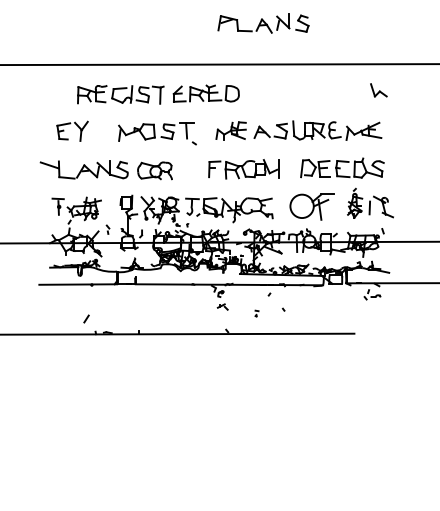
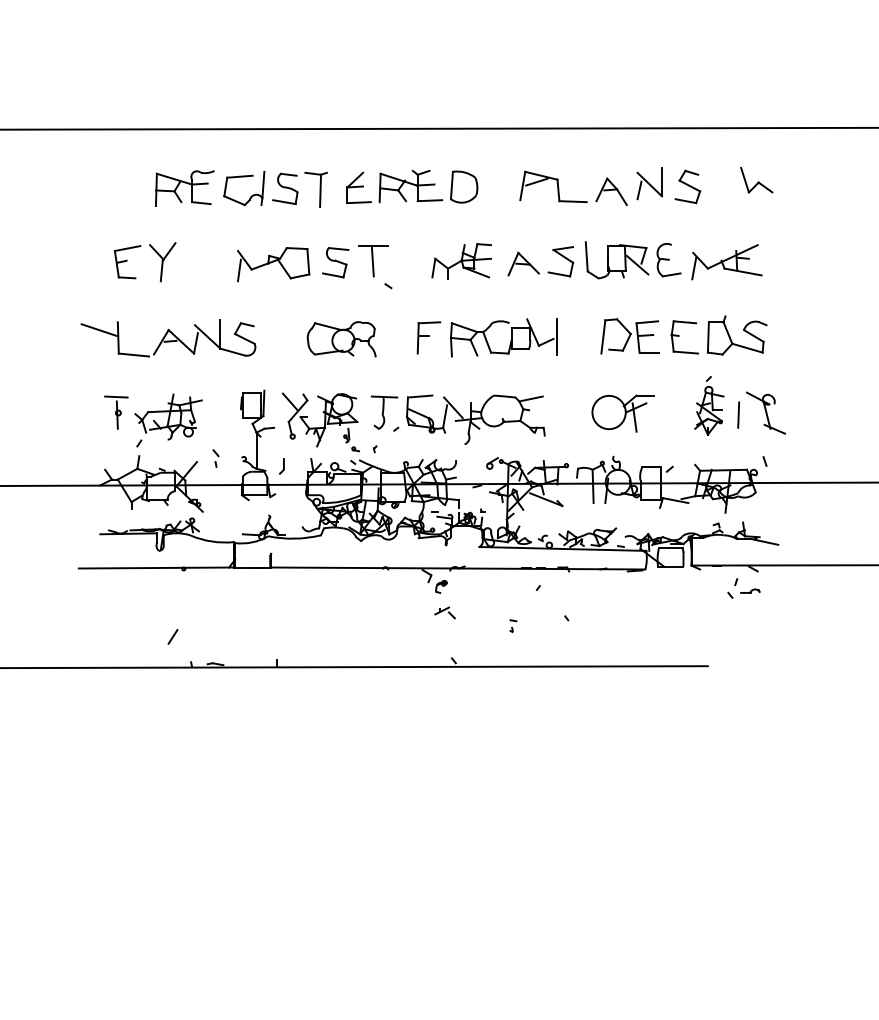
part: (263, 23) -> (610, 186), moved
part: (154, 170) -> (340, 338), moved
part: (311, 207) -> (622, 414), size x0.71

